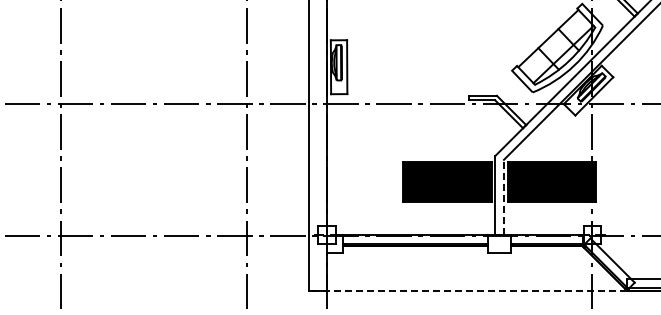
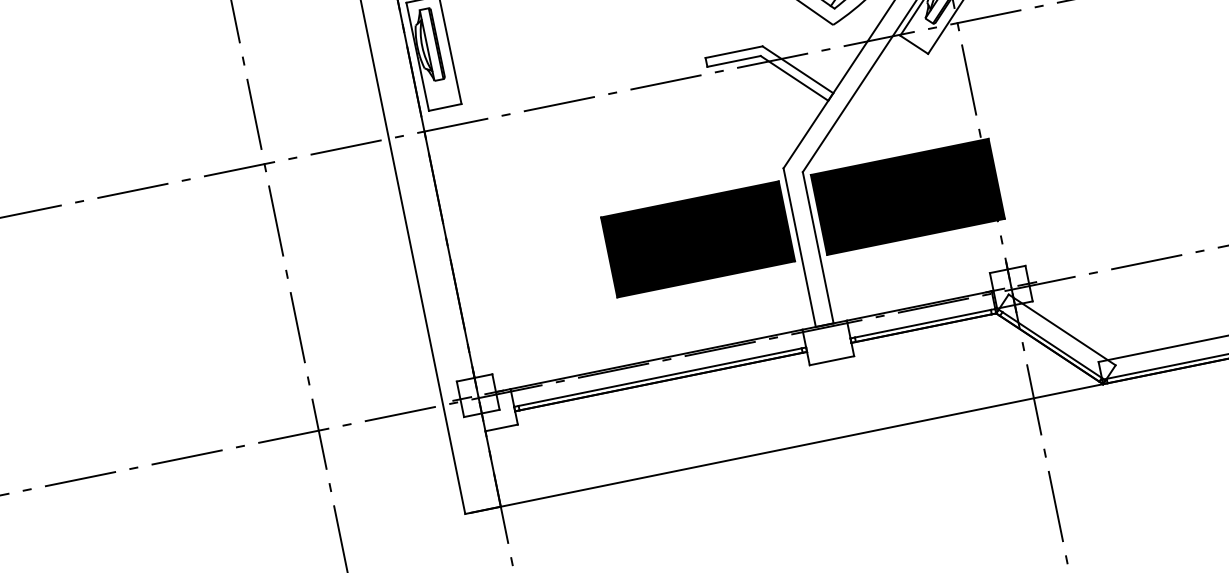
line: (503, 197) -> (817, 247), dashed -> solid
line: (468, 290) -> (785, 448), dashed -> solid

